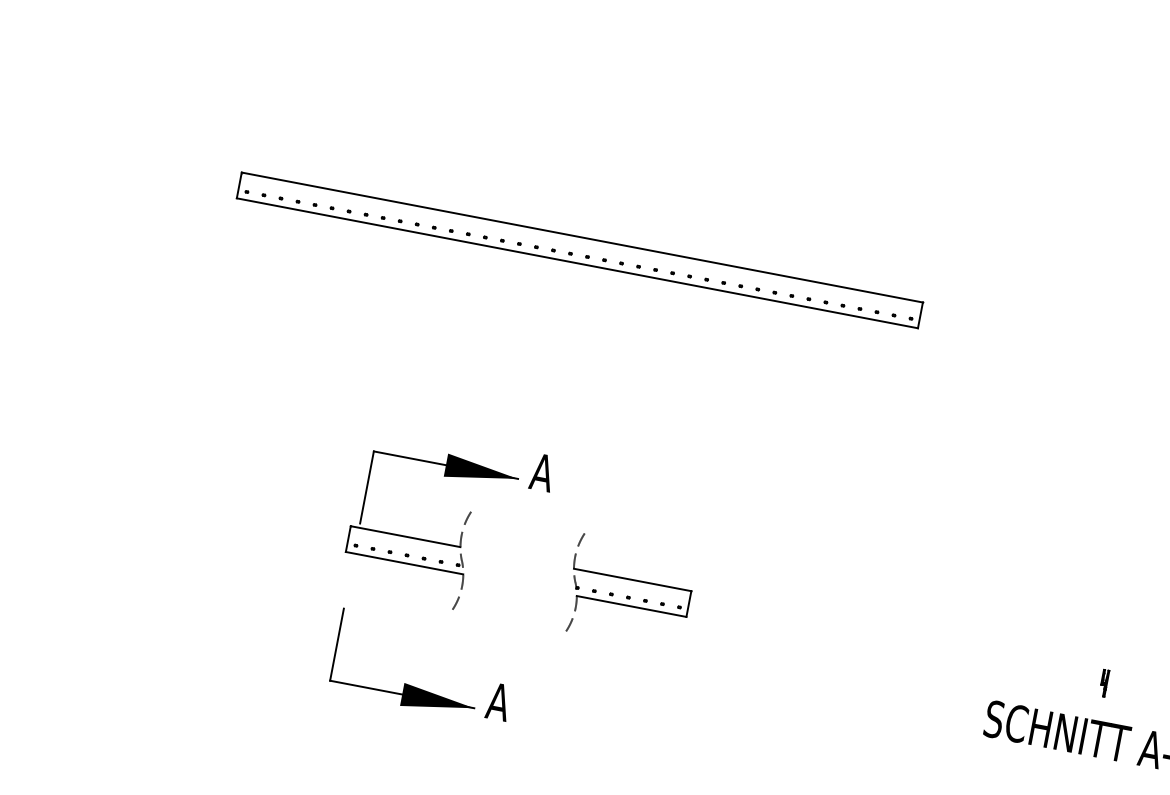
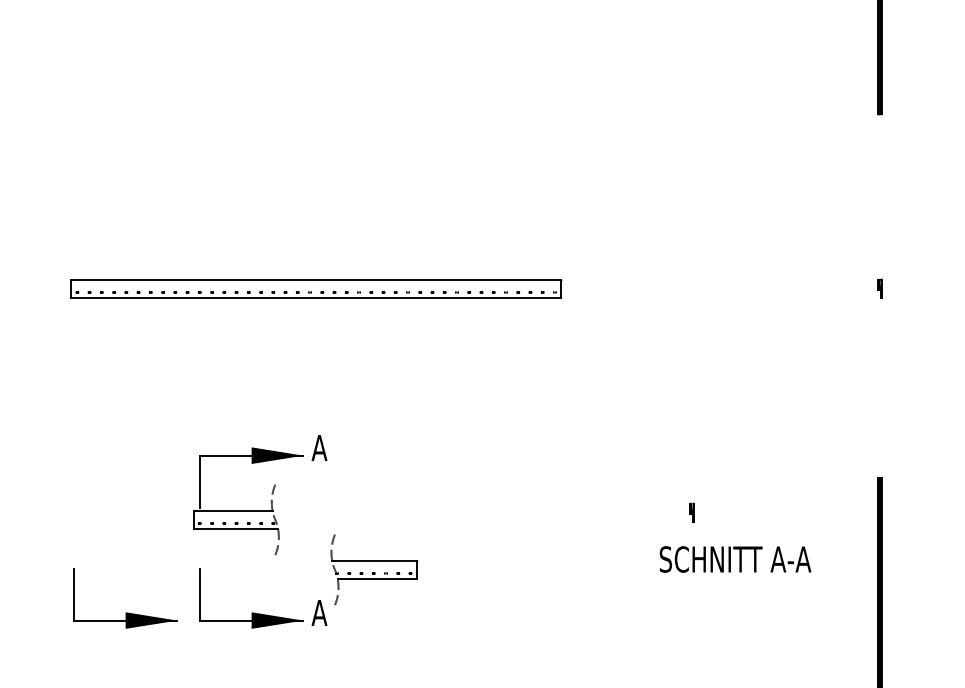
part: (630, 592) -> (374, 569), moved
part: (228, 649) -> (125, 612), added
part: (1103, 682) -> (691, 512), moved

